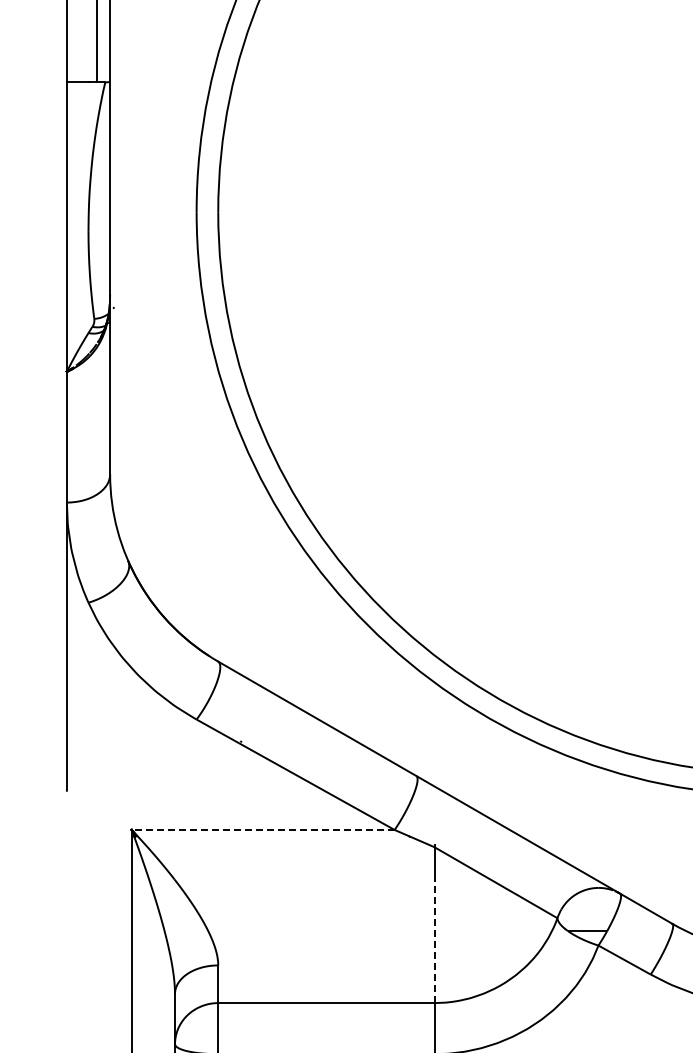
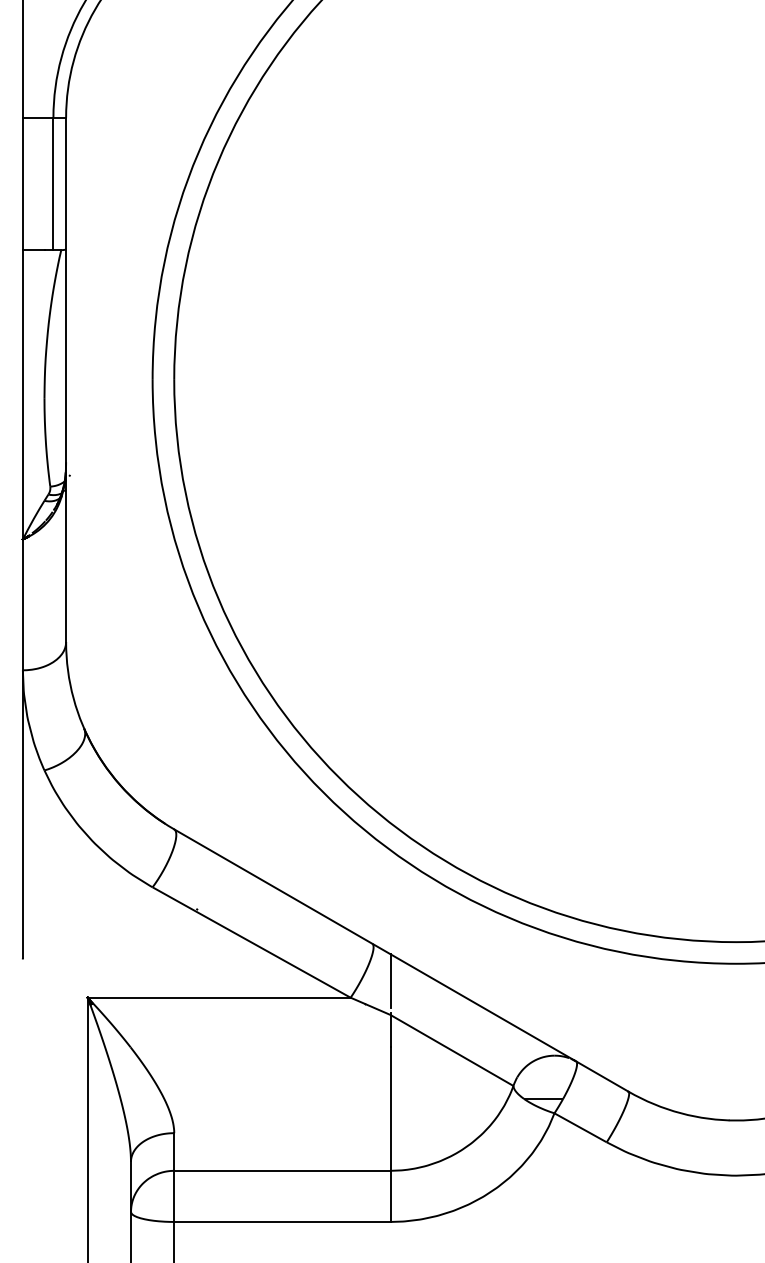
line: (434, 813) -> (390, 981), added
line: (262, 829) -> (218, 997), dashed -> solid
line: (434, 941) -> (390, 1109), dashed -> solid

